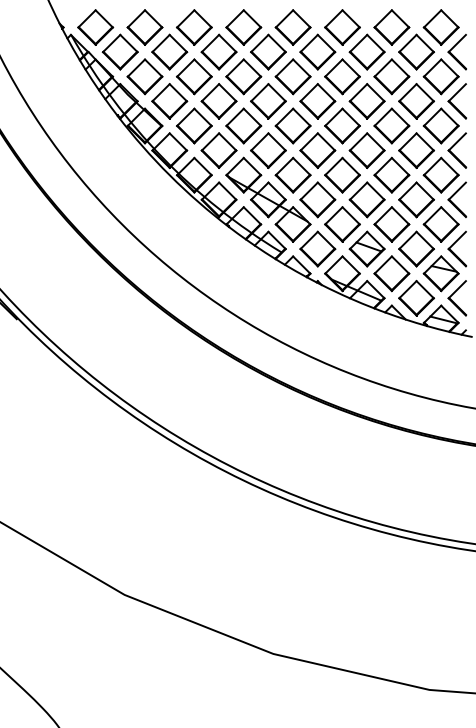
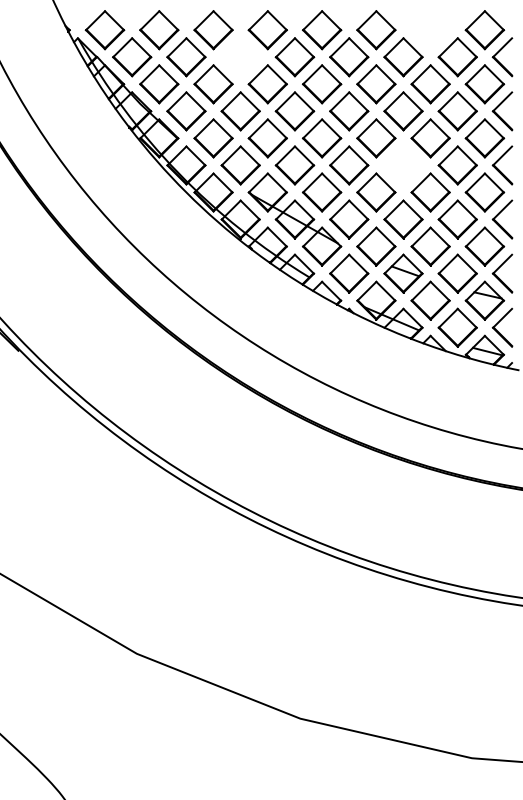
part: (391, 27) -> (430, 30), removed
part: (218, 52) -> (240, 57), removed
part: (367, 150) -> (403, 165), removed

